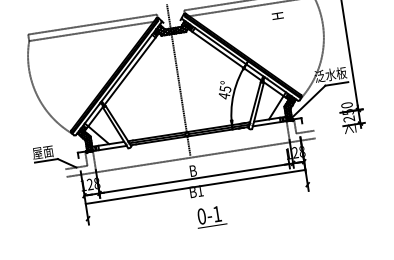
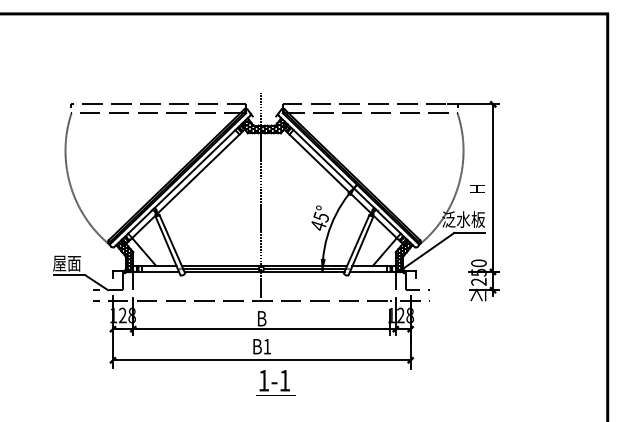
text: (277, 15) -> (477, 188), moved
line: (195, 187) -> (261, 360), moved
text: (201, 216) -> (263, 380), 0-1 -> 1-1

